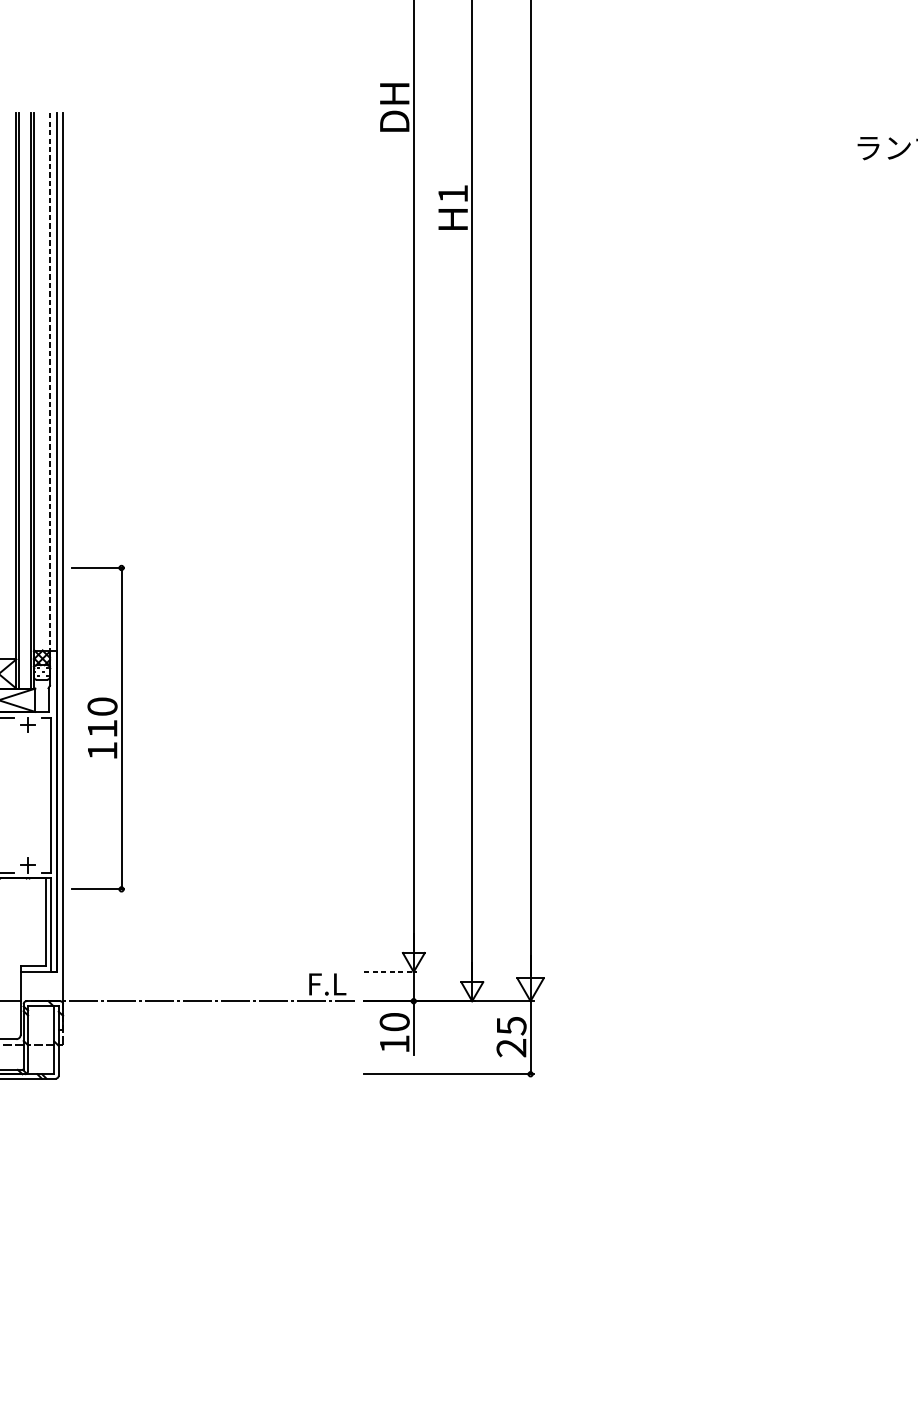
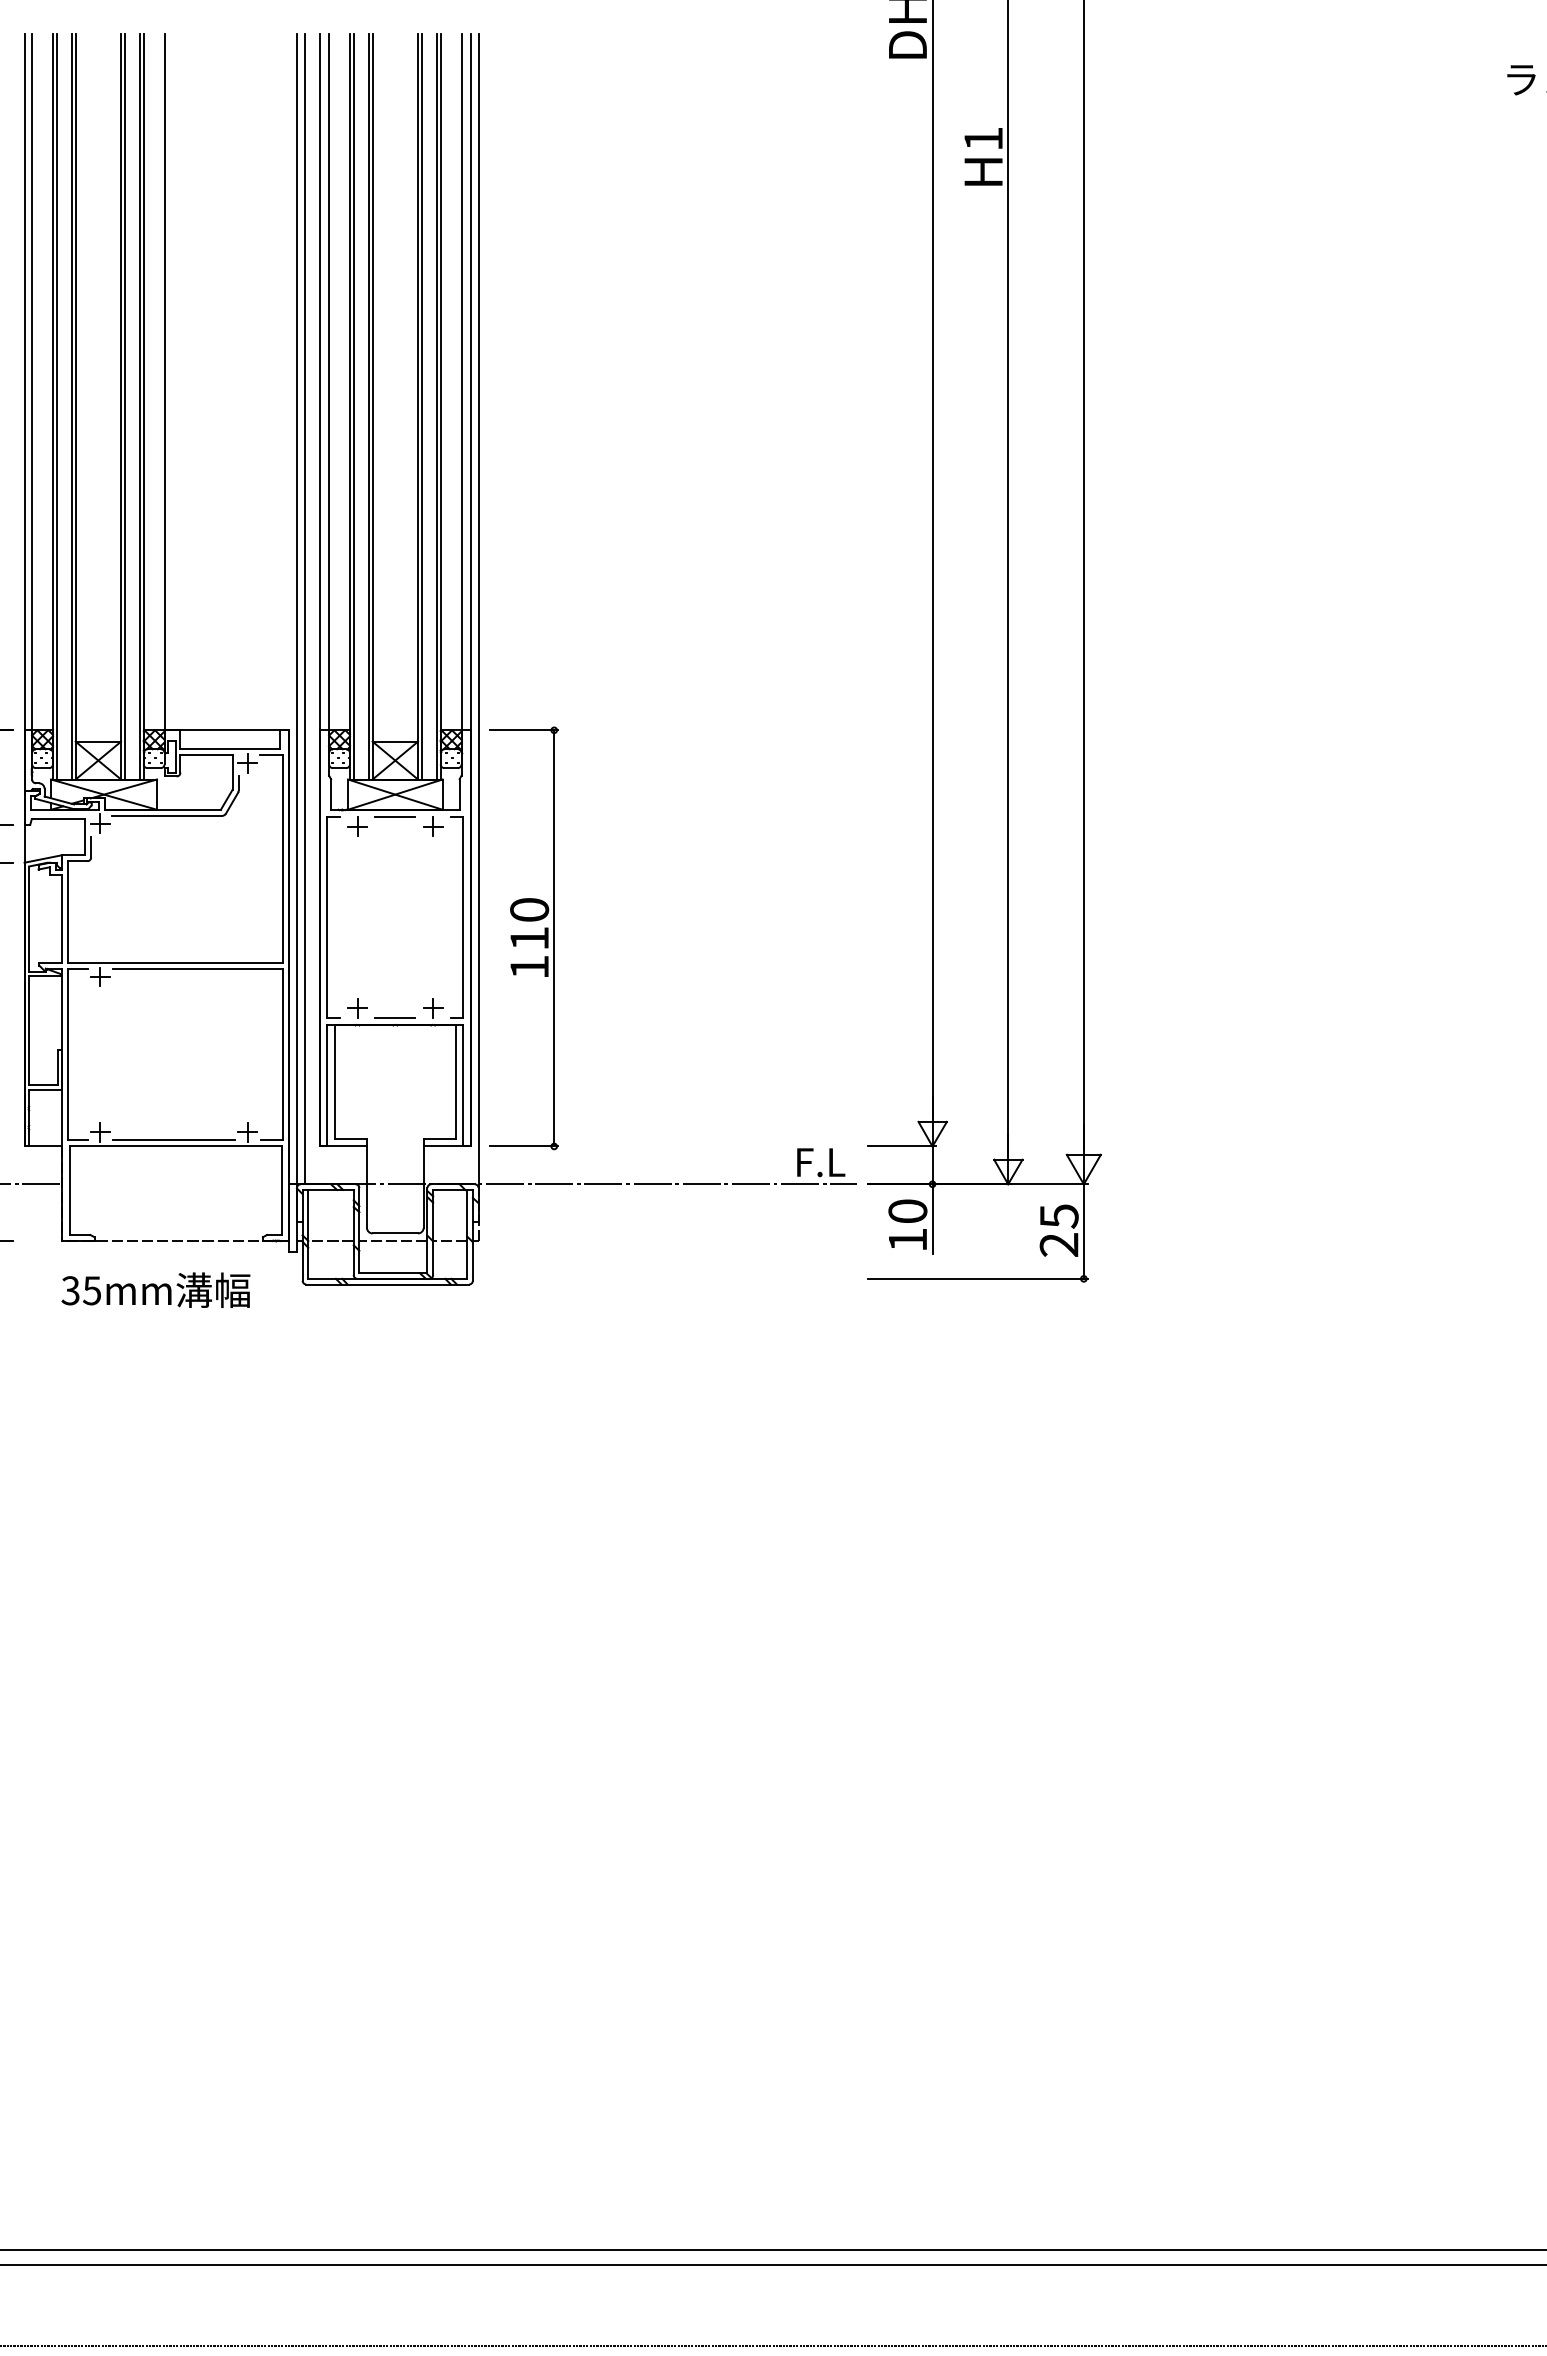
line: (49, 381) -> (461, 382), dashed -> solid
part: (97, 728) -> (523, 938), moved
line: (390, 972) -> (902, 1146), dashed -> solid

